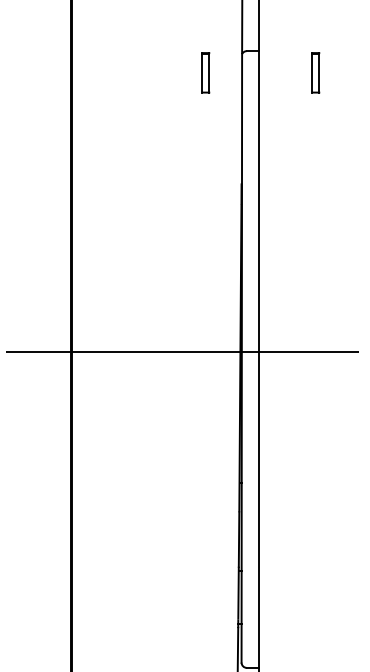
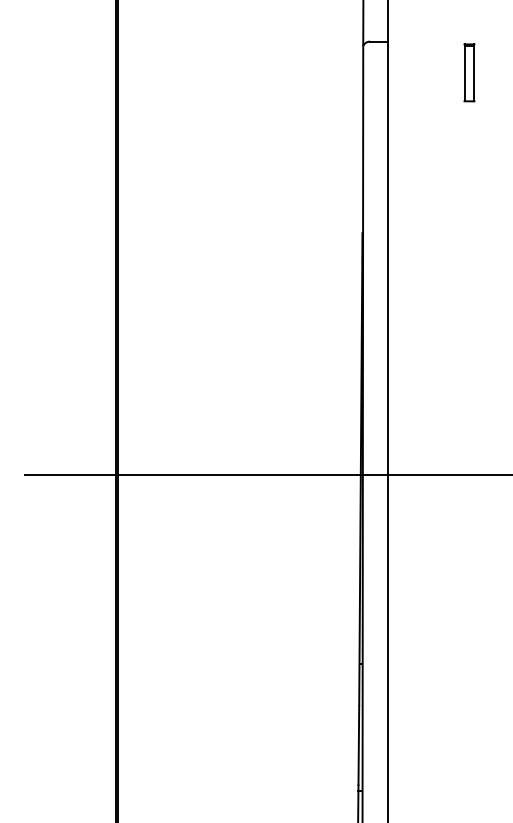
part: (205, 72) -> (310, 72), removed

